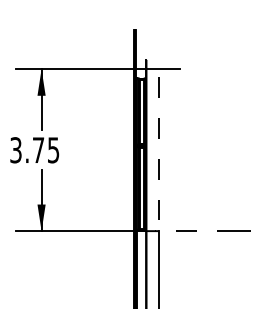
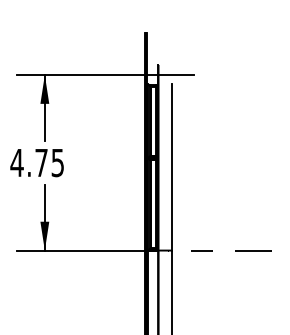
text: (15, 149) -> (16, 162), 3.75 -> 4.75
line: (158, 154) -> (171, 167), dashed -> solid

